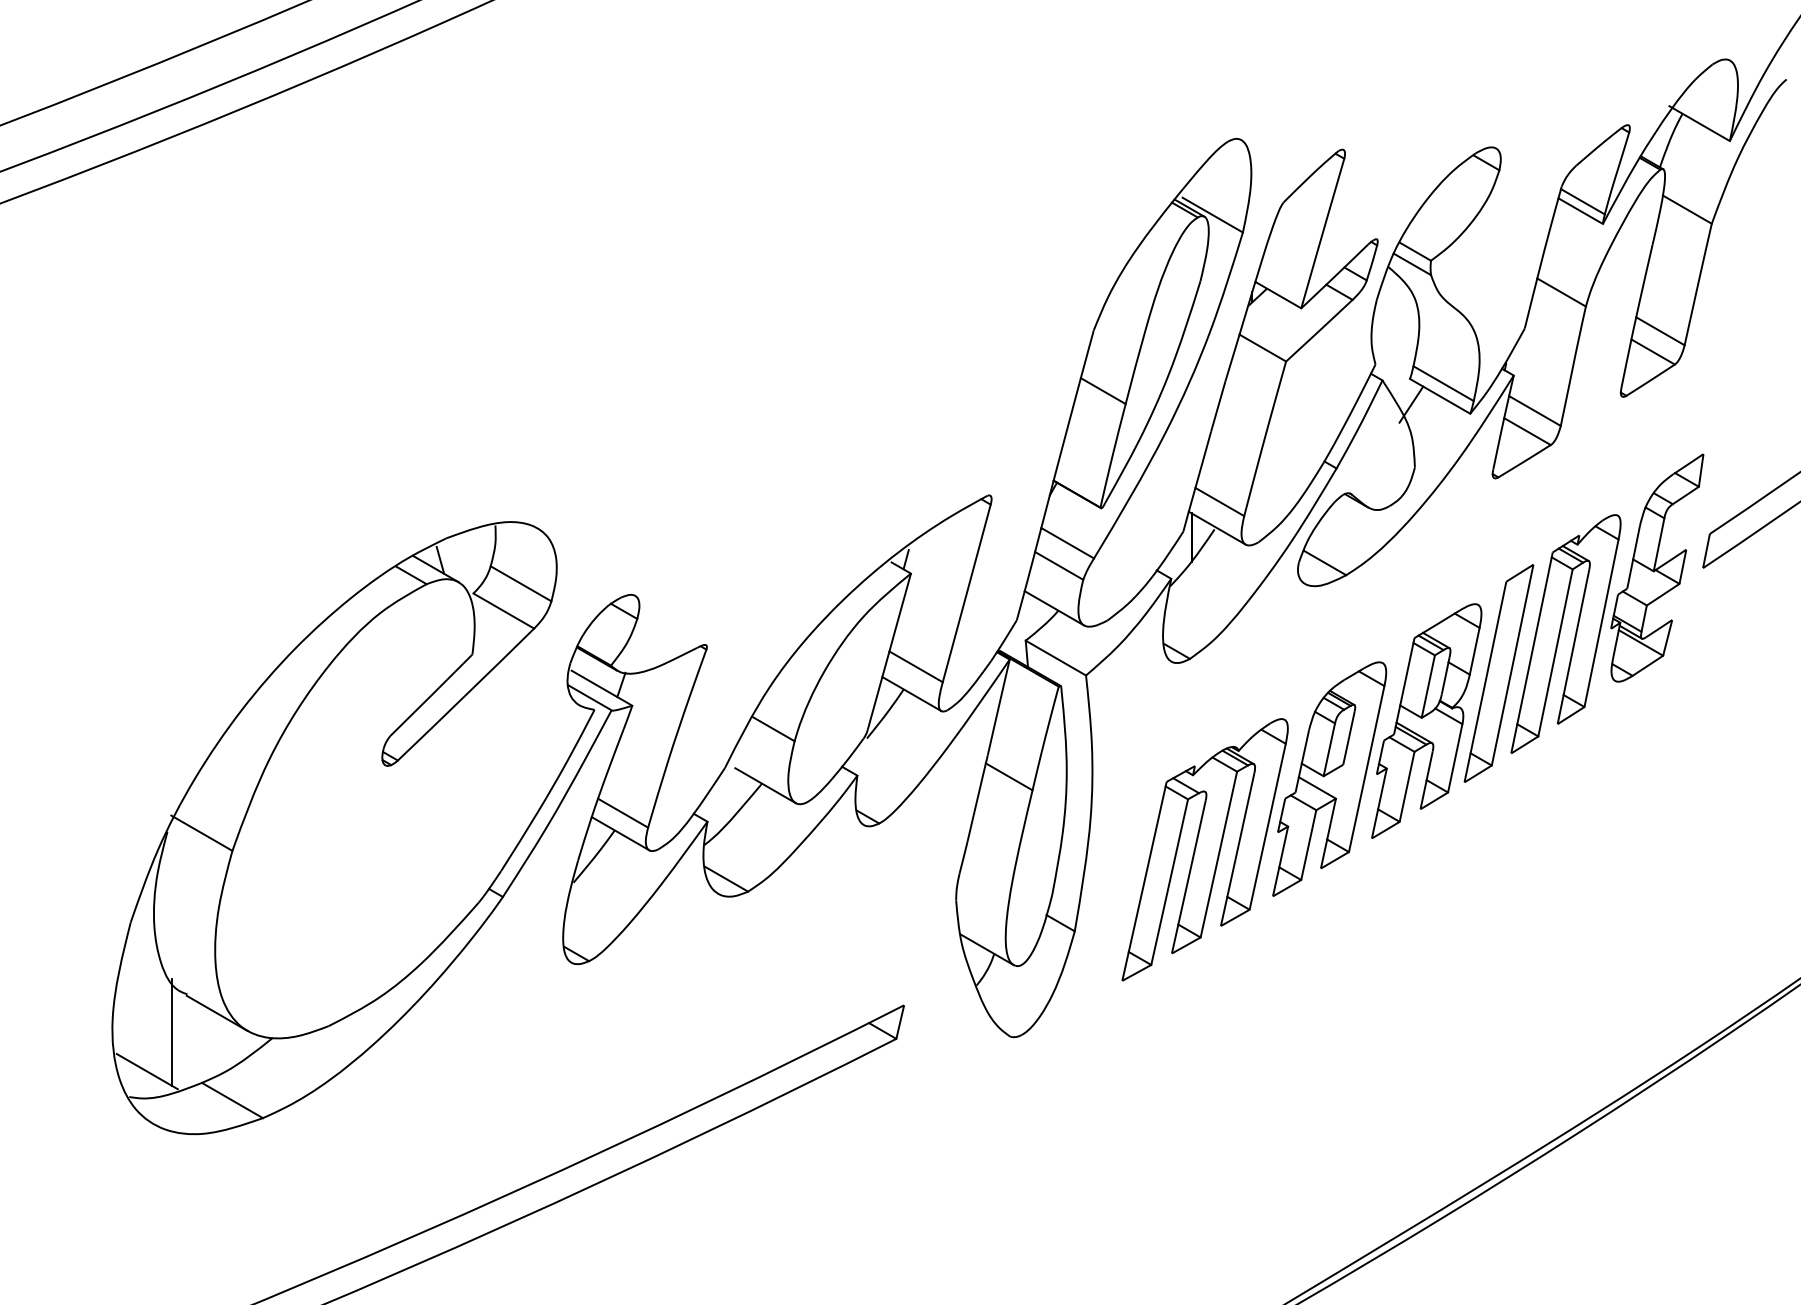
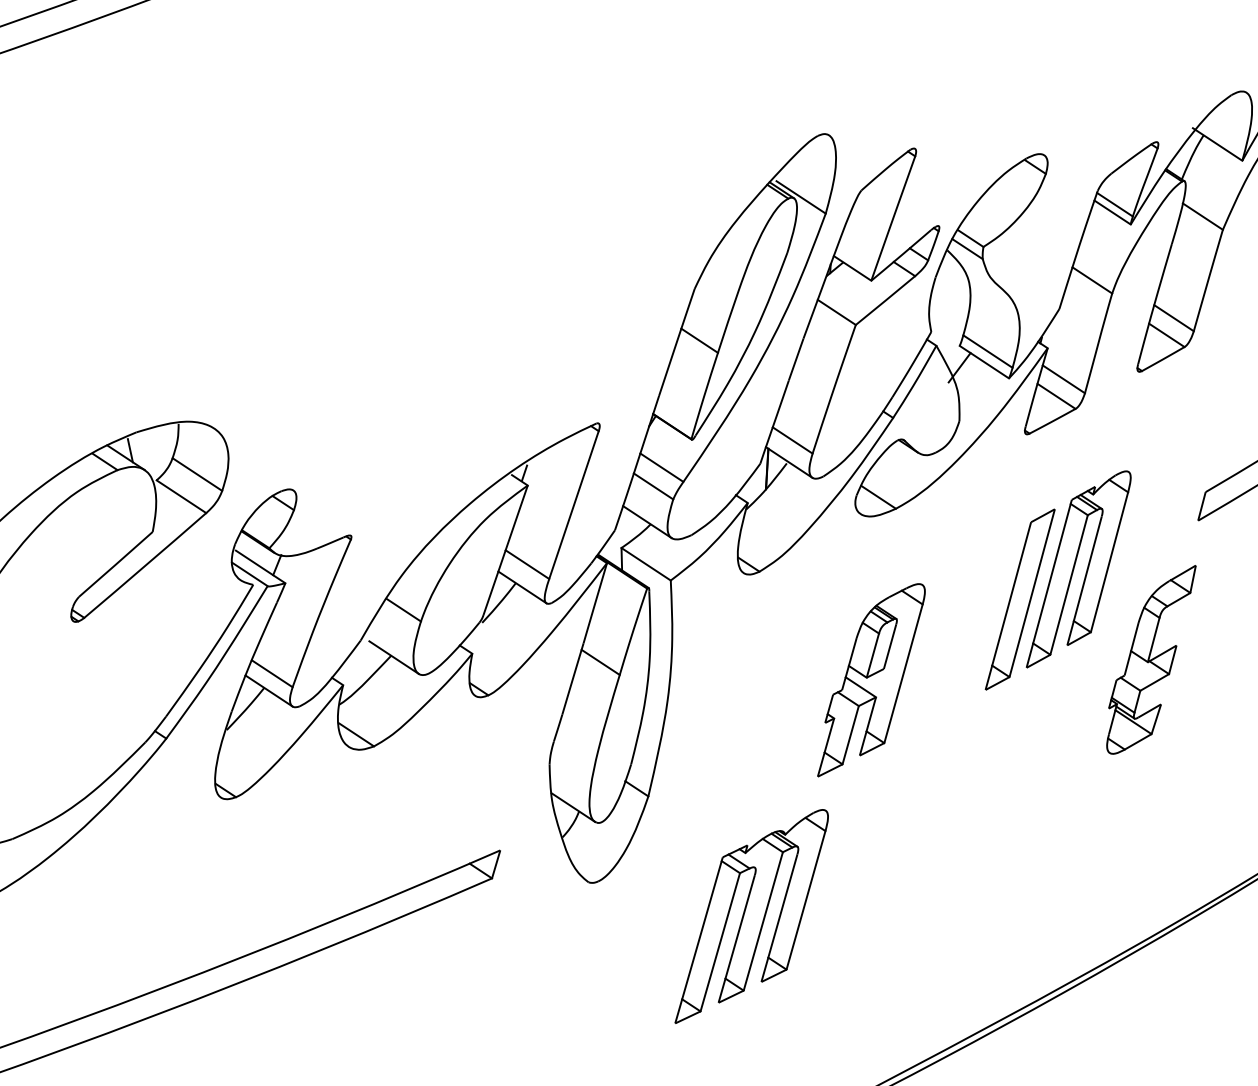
part: (1657, 567) -> (1151, 659), moved
part: (1426, 720) -> (956, 635), removed
part: (1204, 849) -> (751, 916), moved

